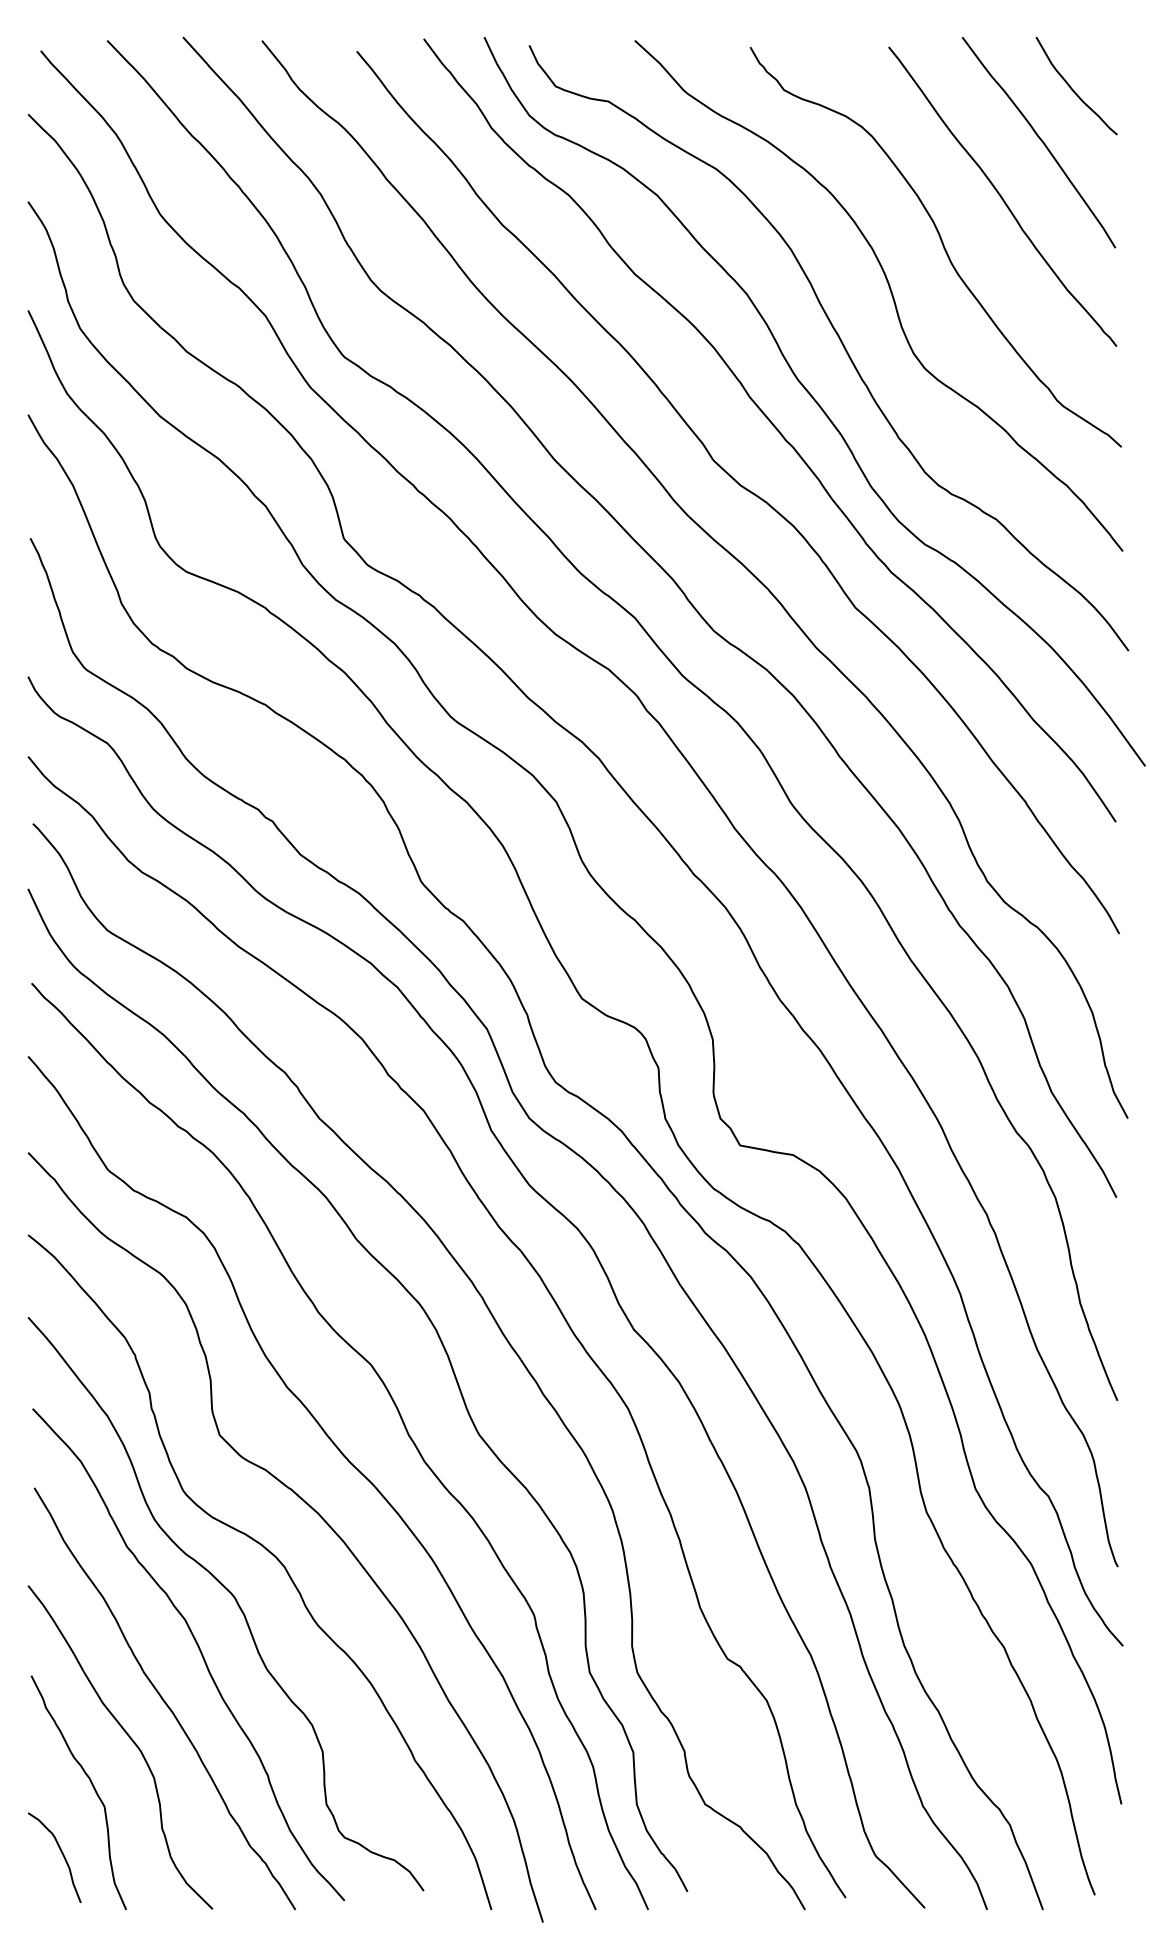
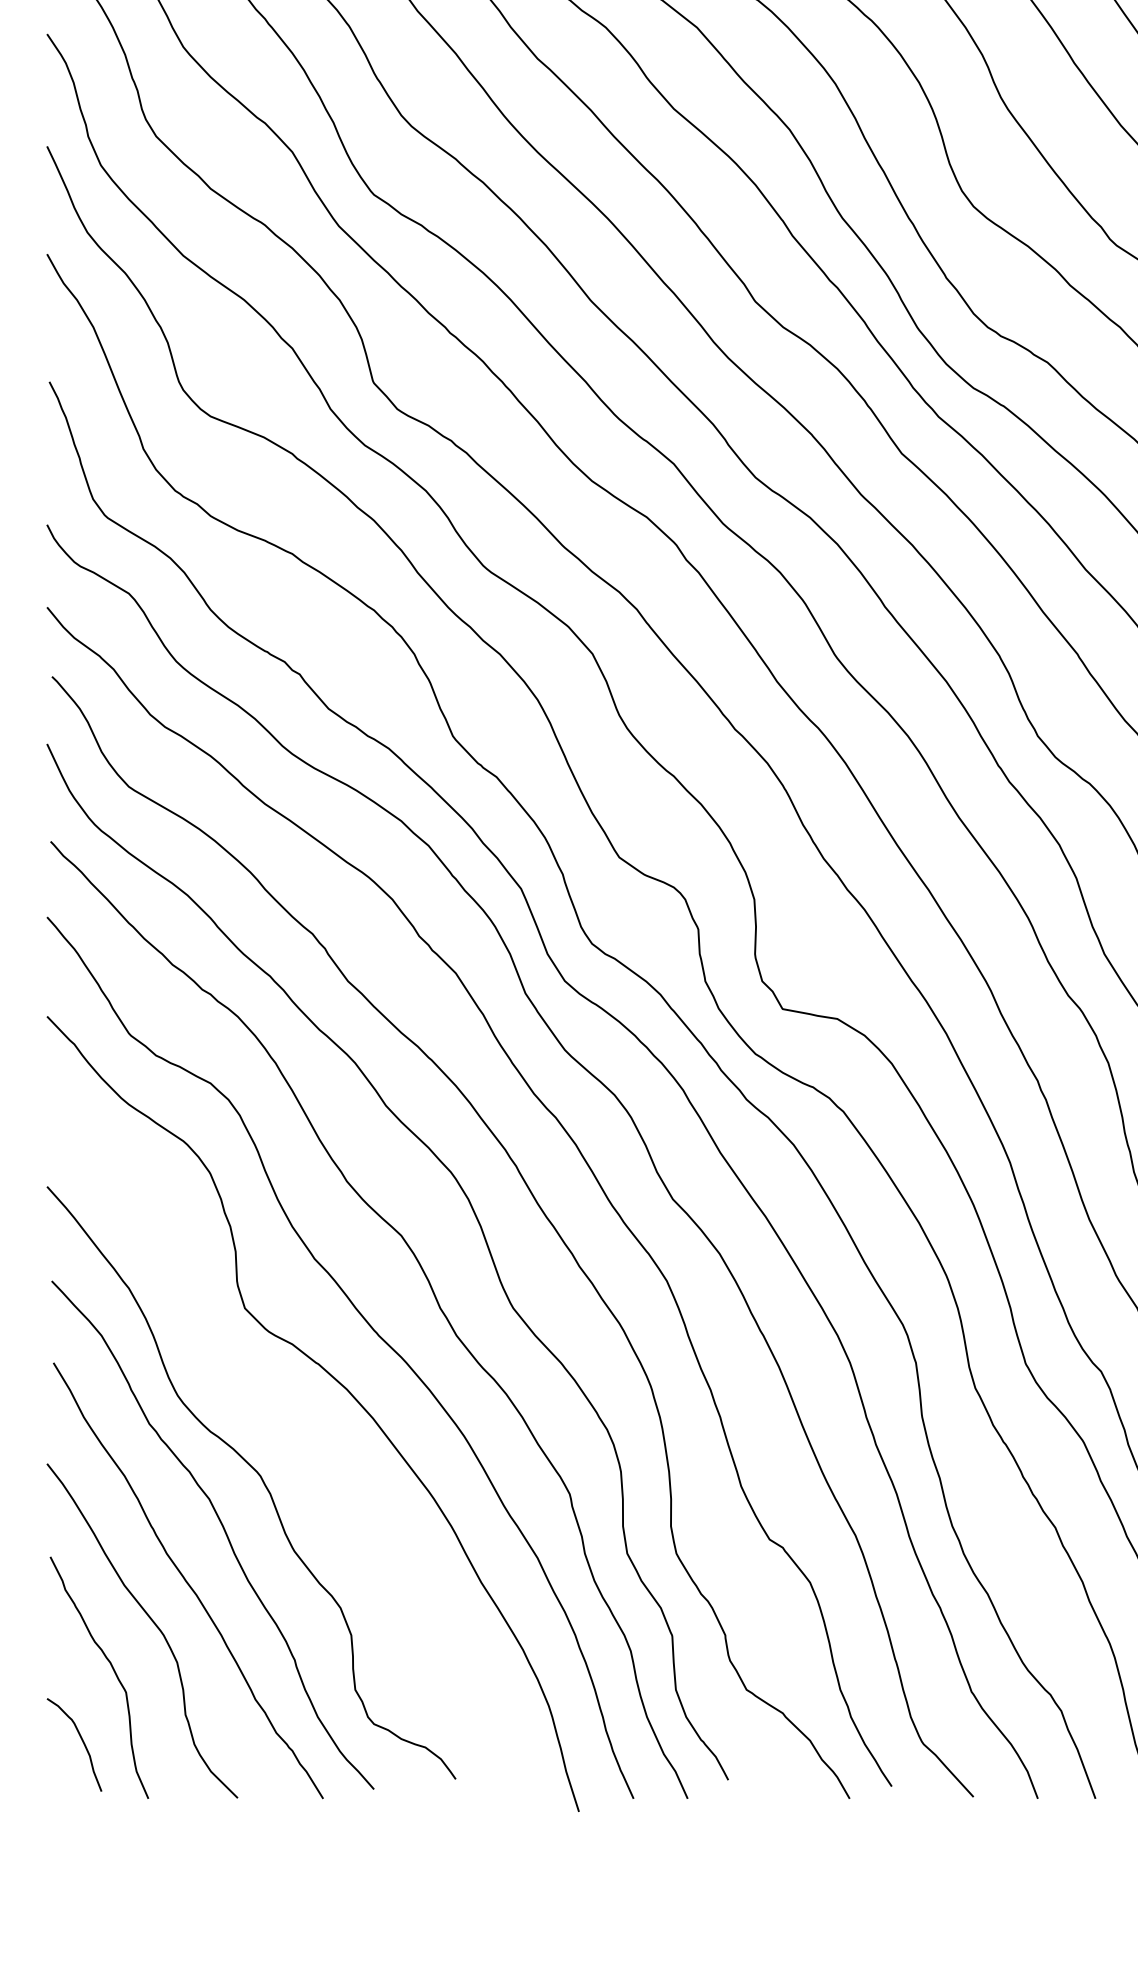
curve: (273, 1556) -> (300, 1433), removed

